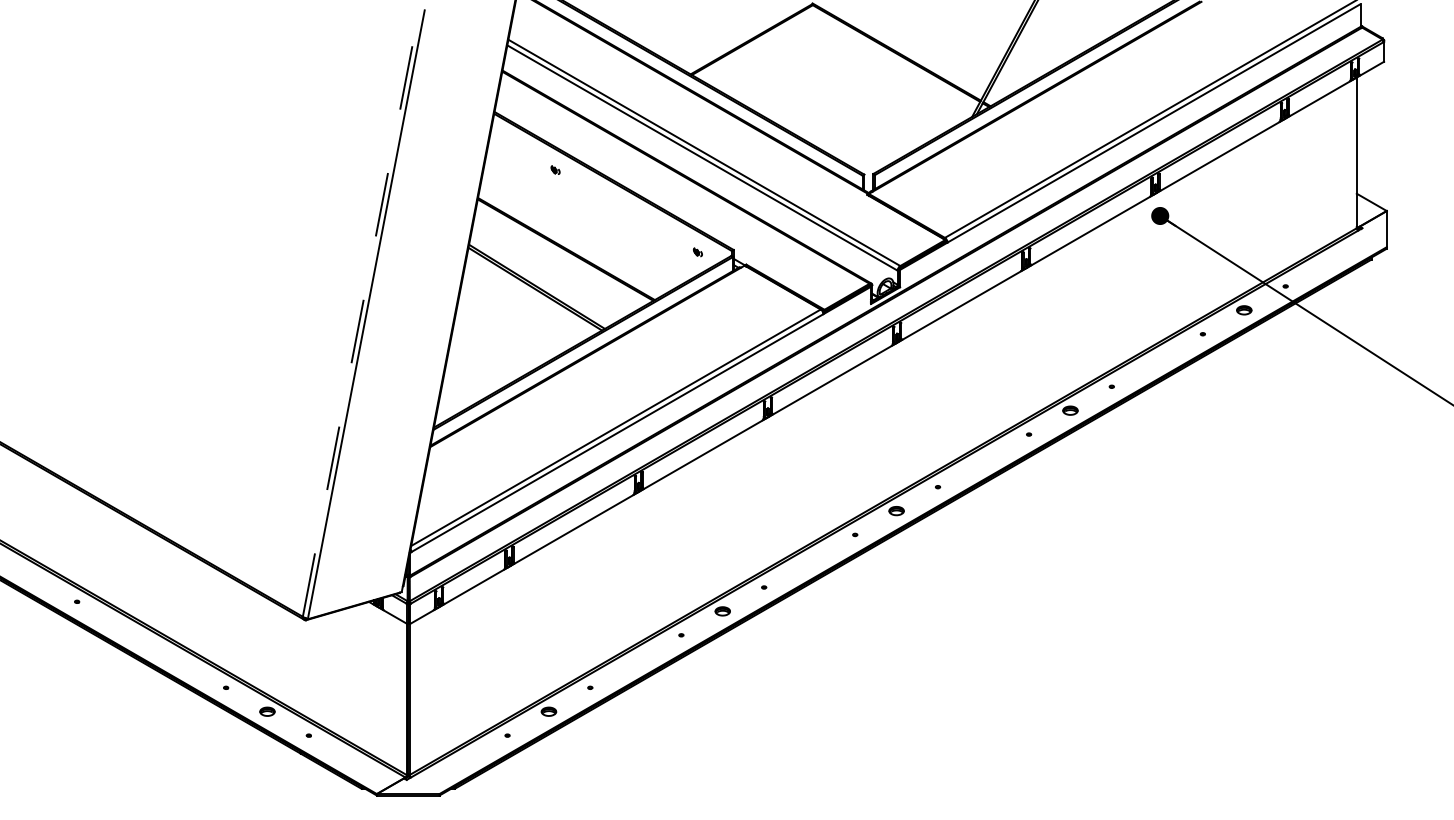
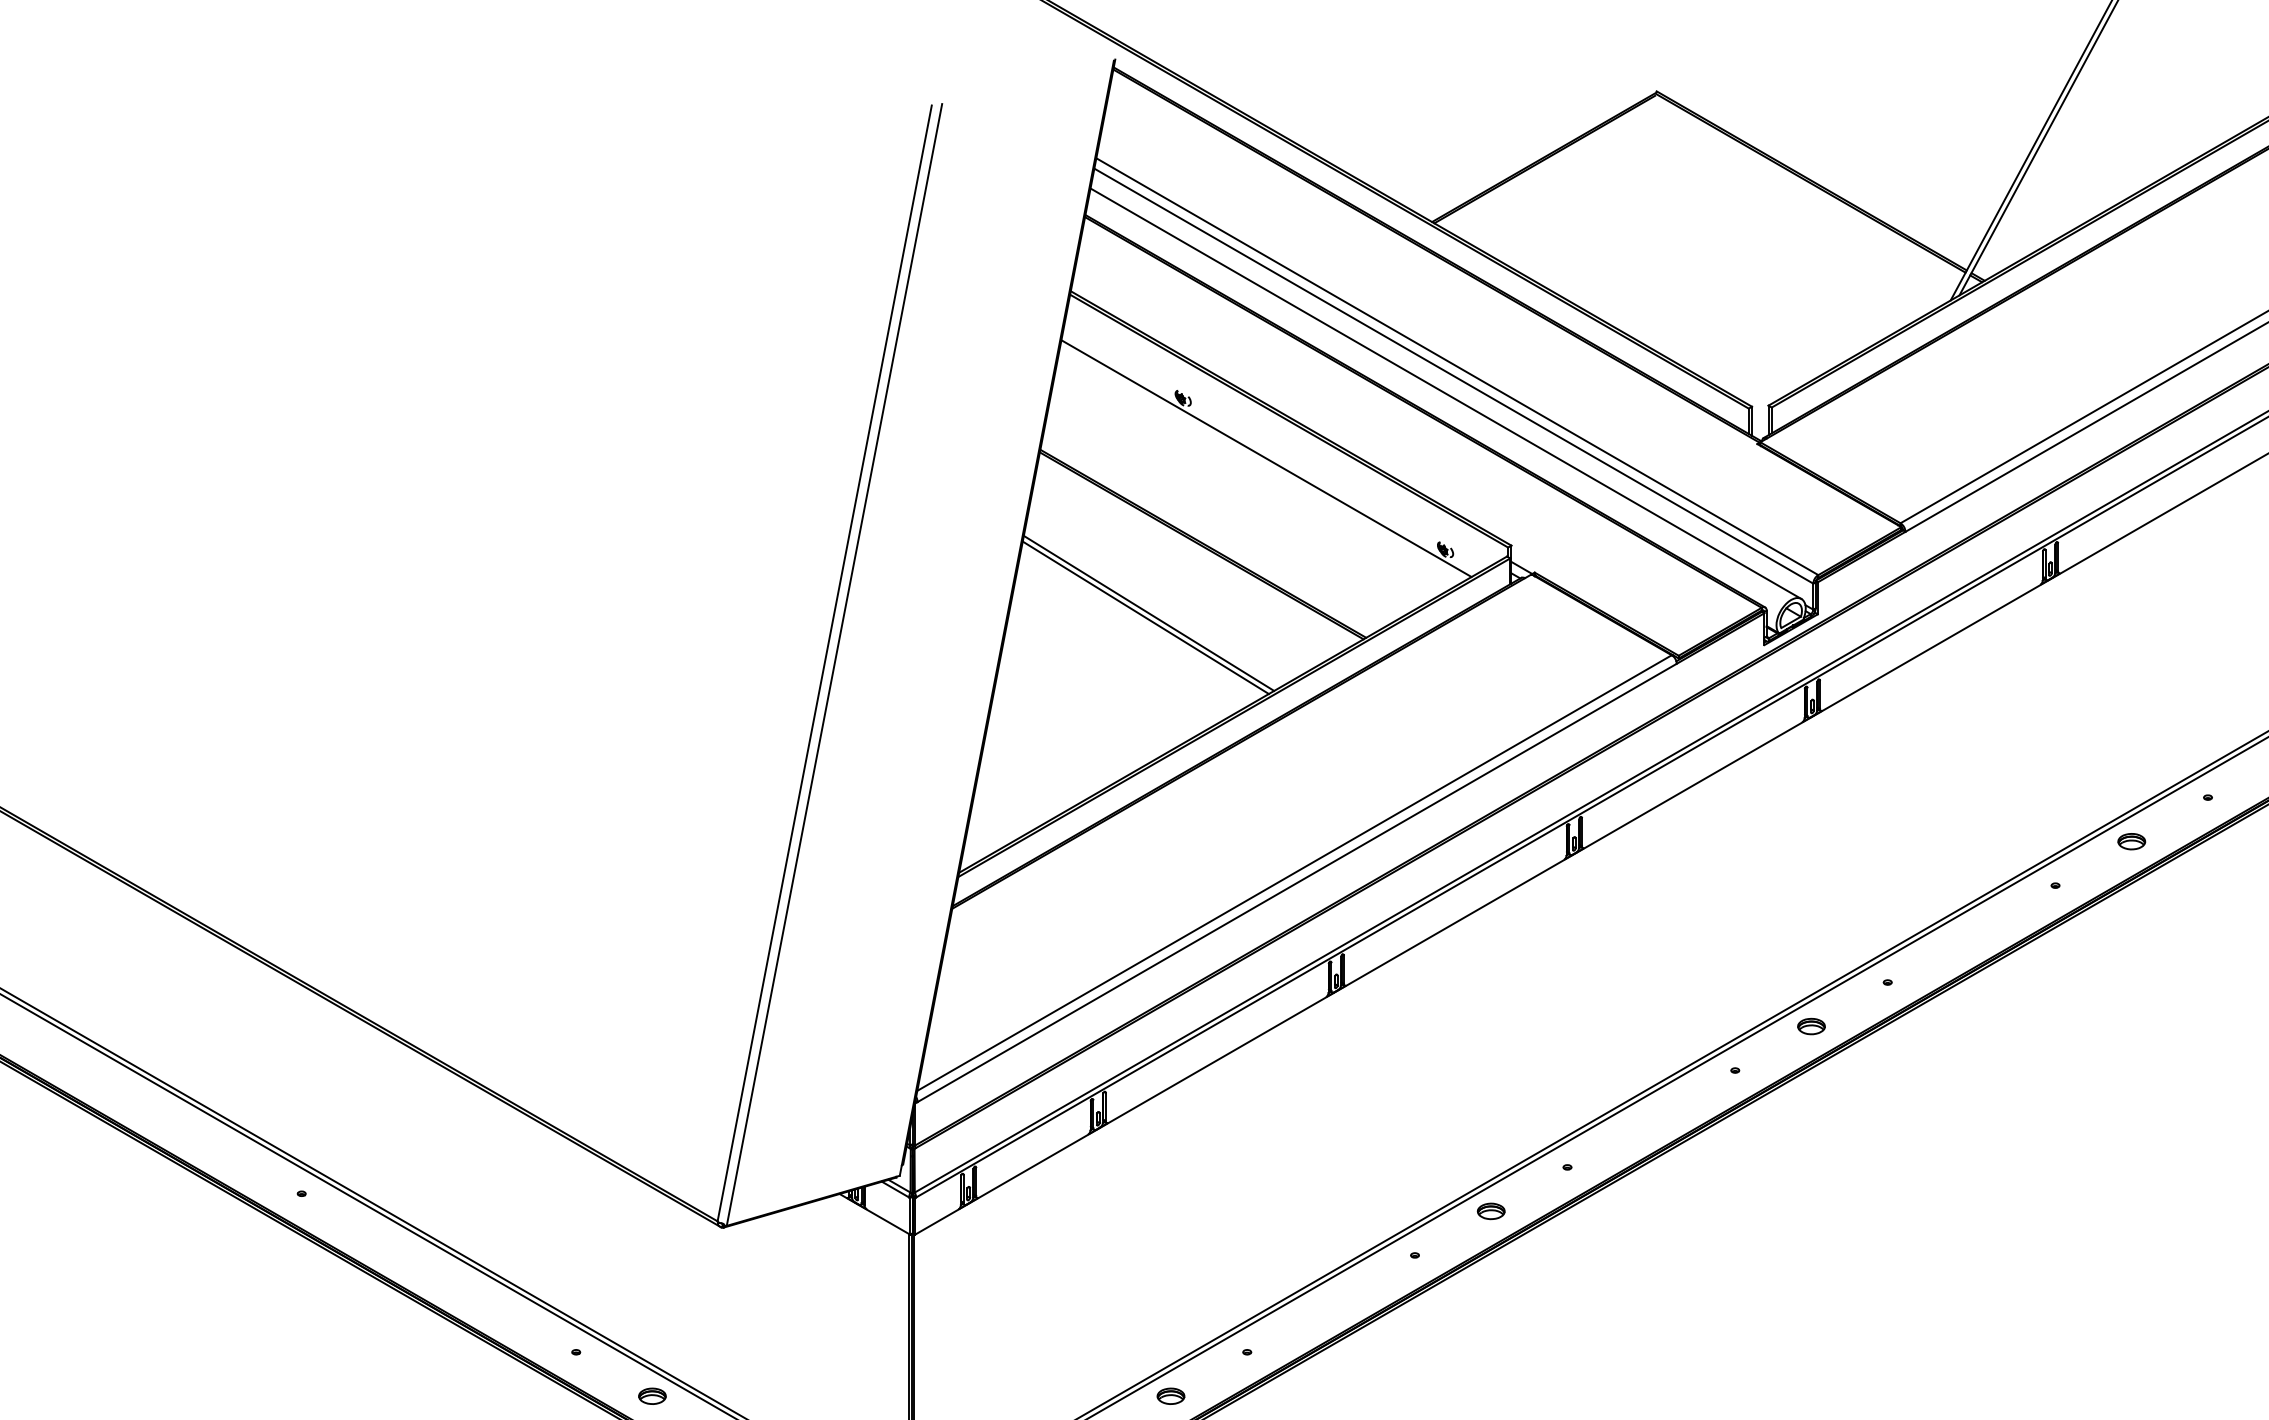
line: (698, 167) -> (1446, 393), added
line: (600, 202) -> (1265, 458), added
line: (361, 313) -> (825, 662), dashed -> solid

